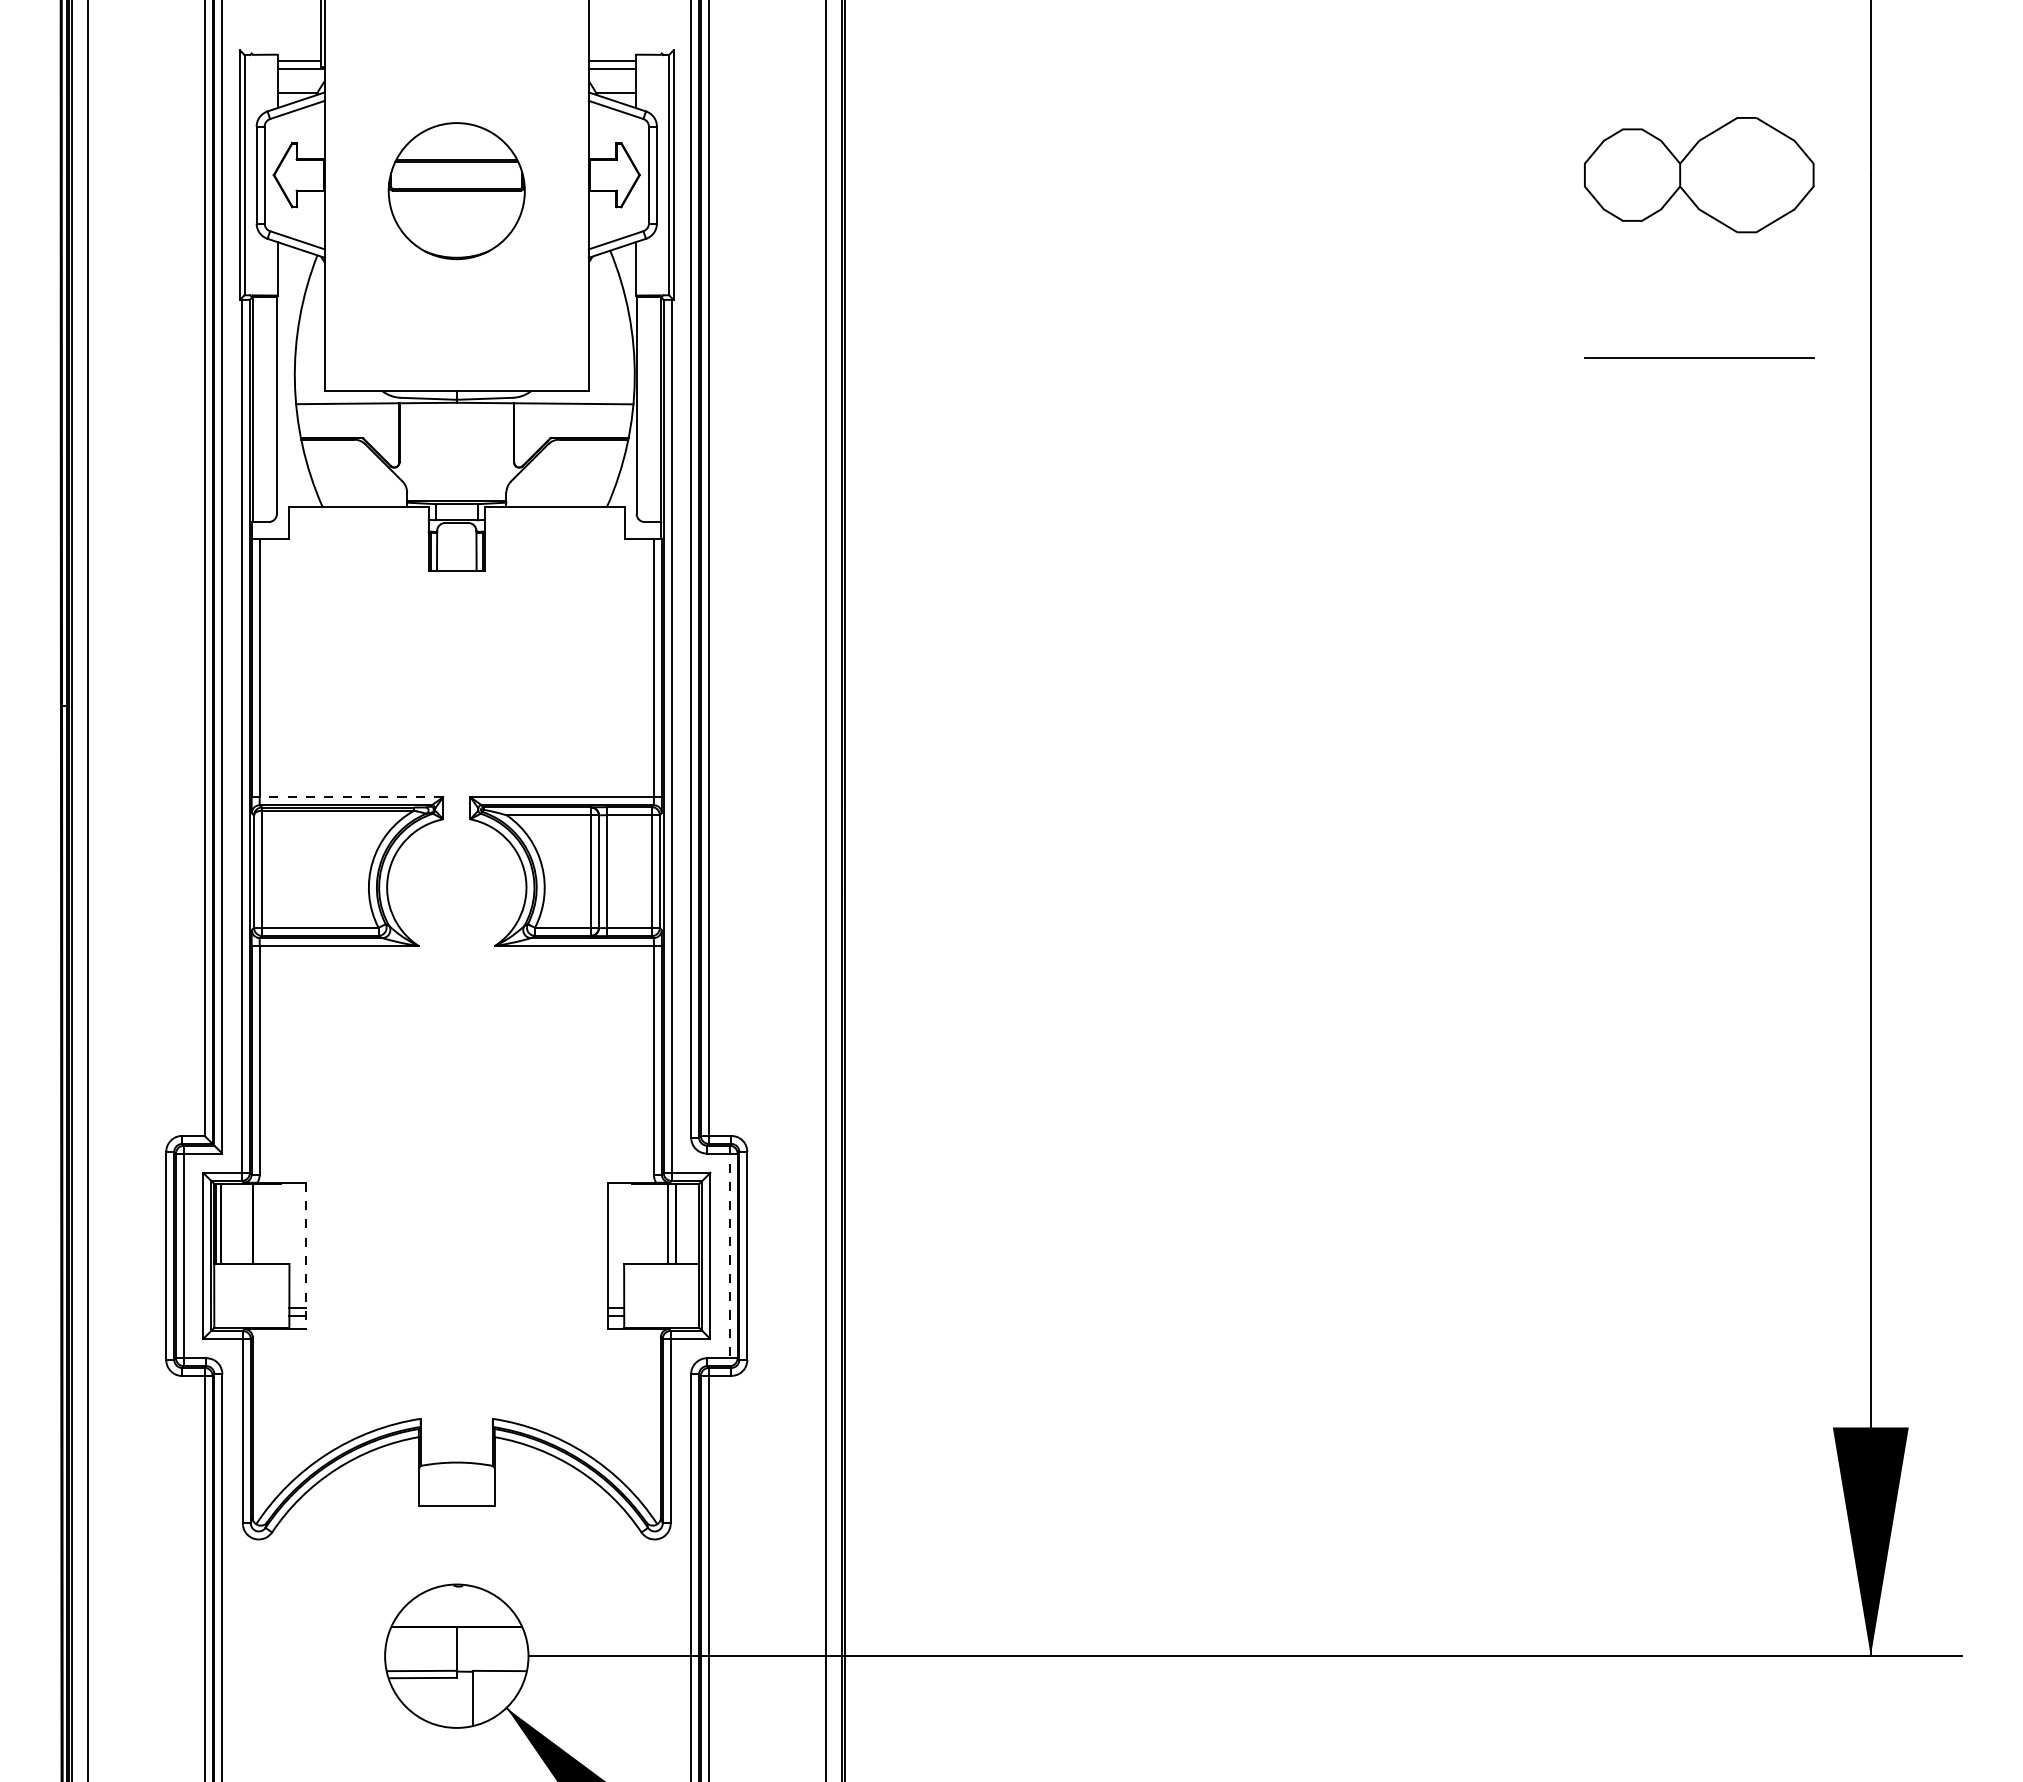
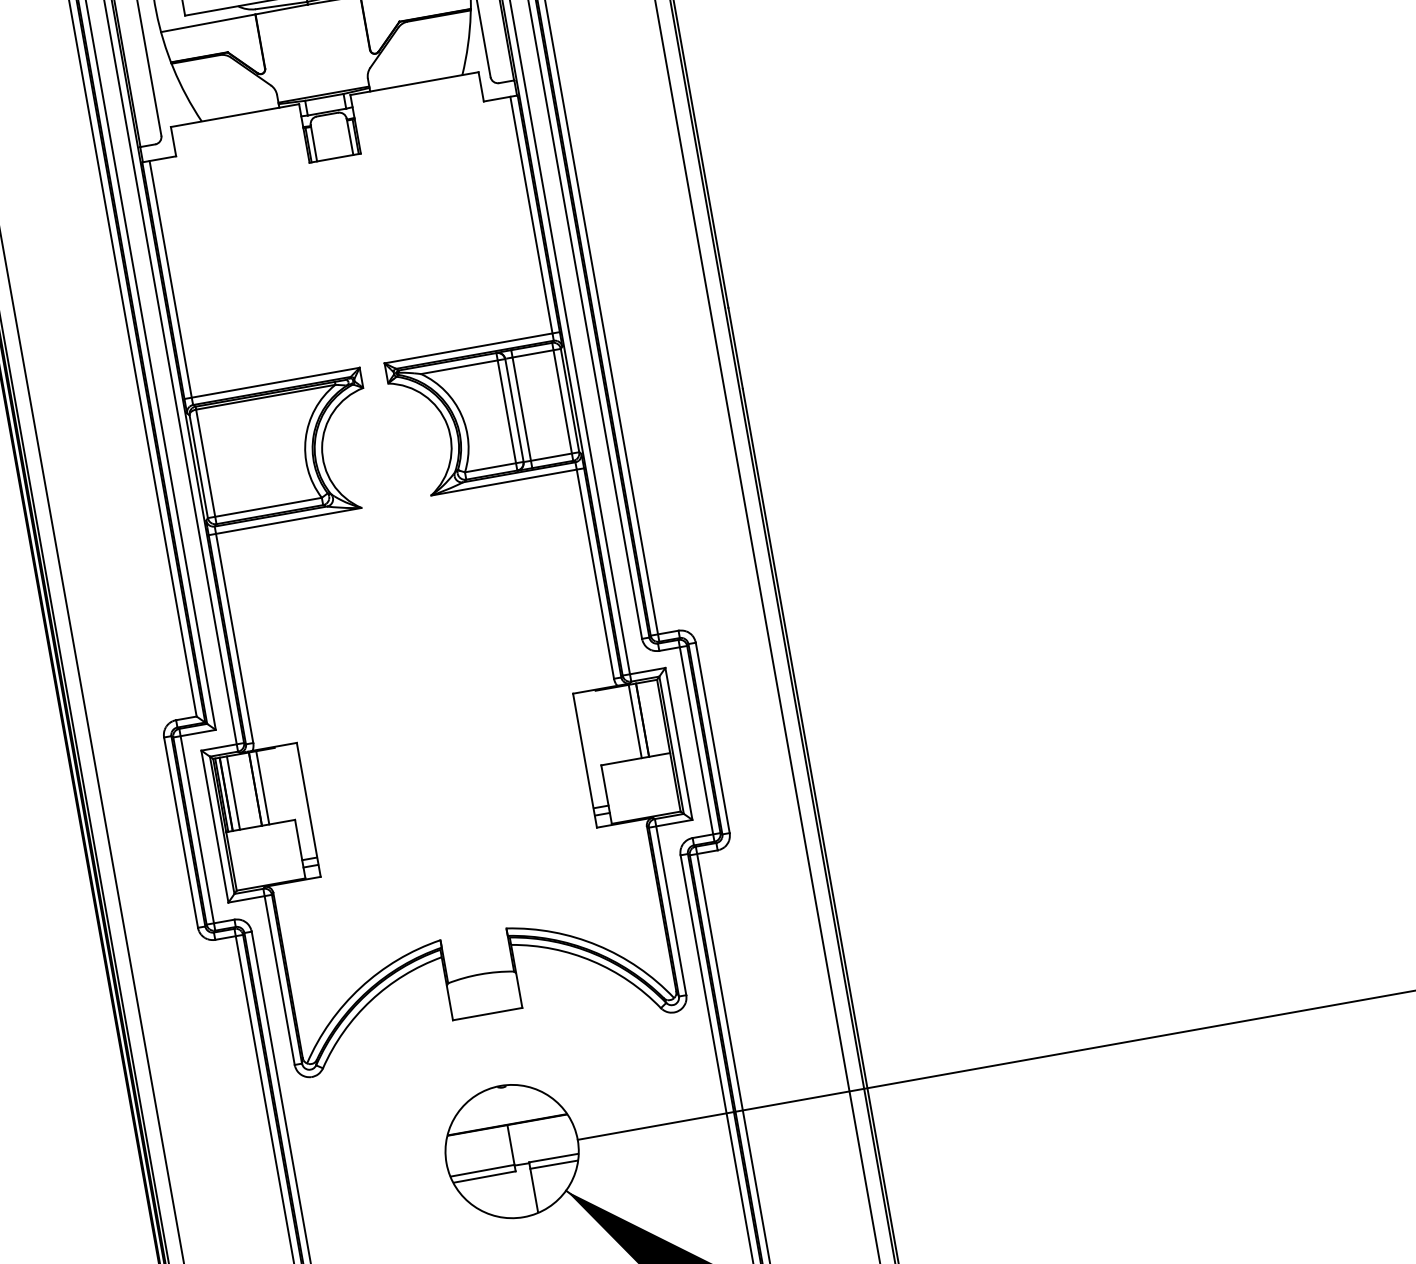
line: (347, 797) -> (272, 383), dashed -> solid
line: (229, 1223) -> (233, 792), added
line: (261, 1223) -> (262, 787), added
line: (305, 1256) -> (308, 810), dashed -> solid
line: (729, 1256) -> (696, 741), dashed -> solid
line: (497, 1677) -> (552, 1164), added

